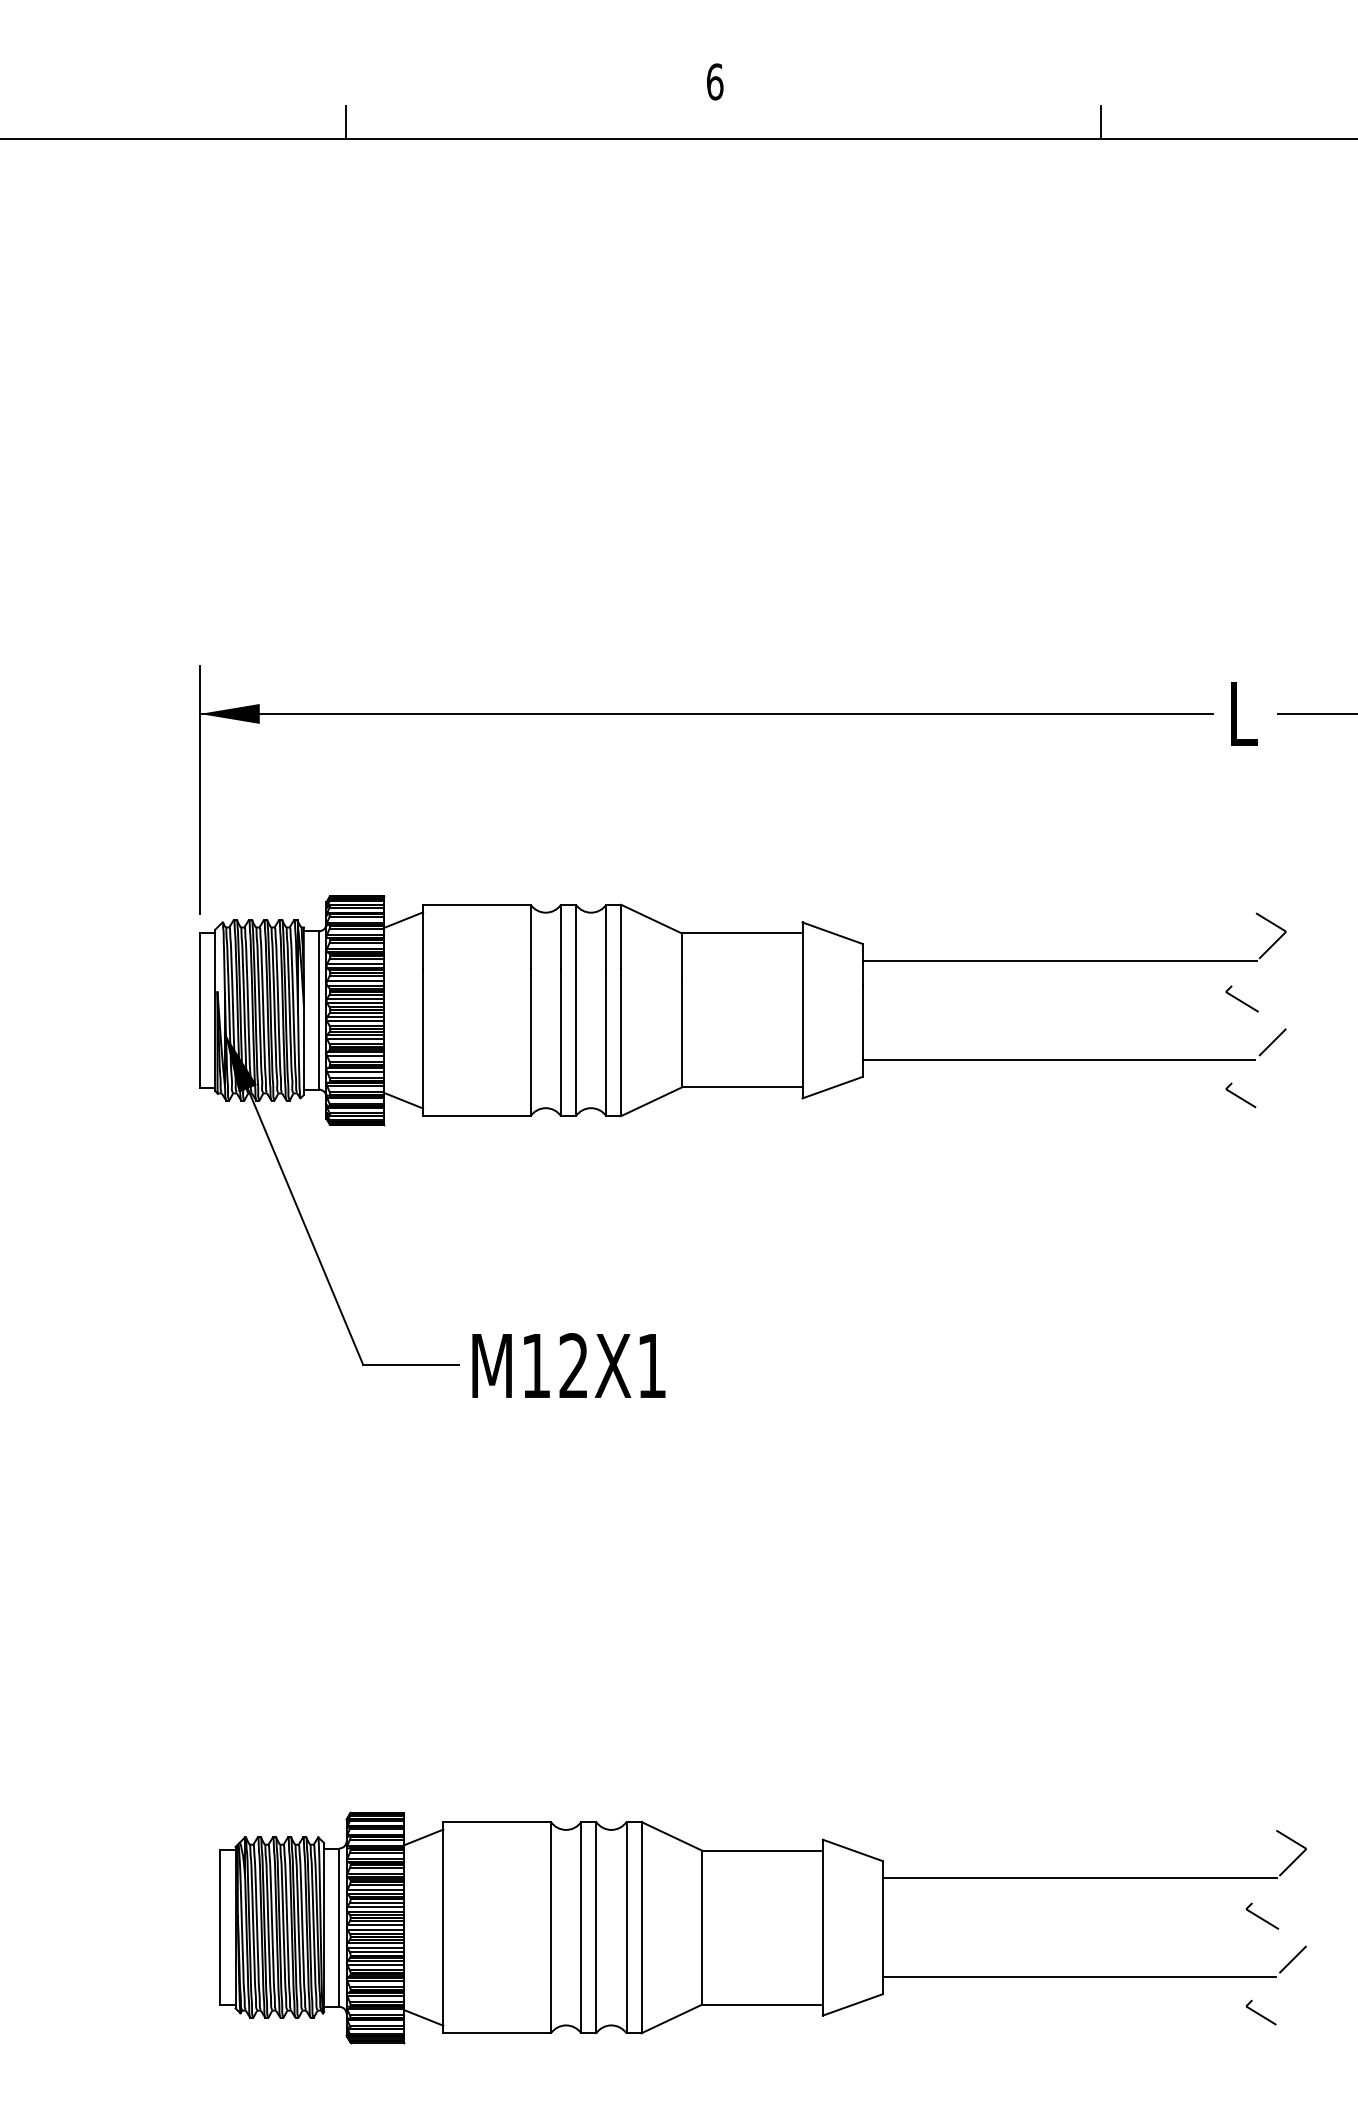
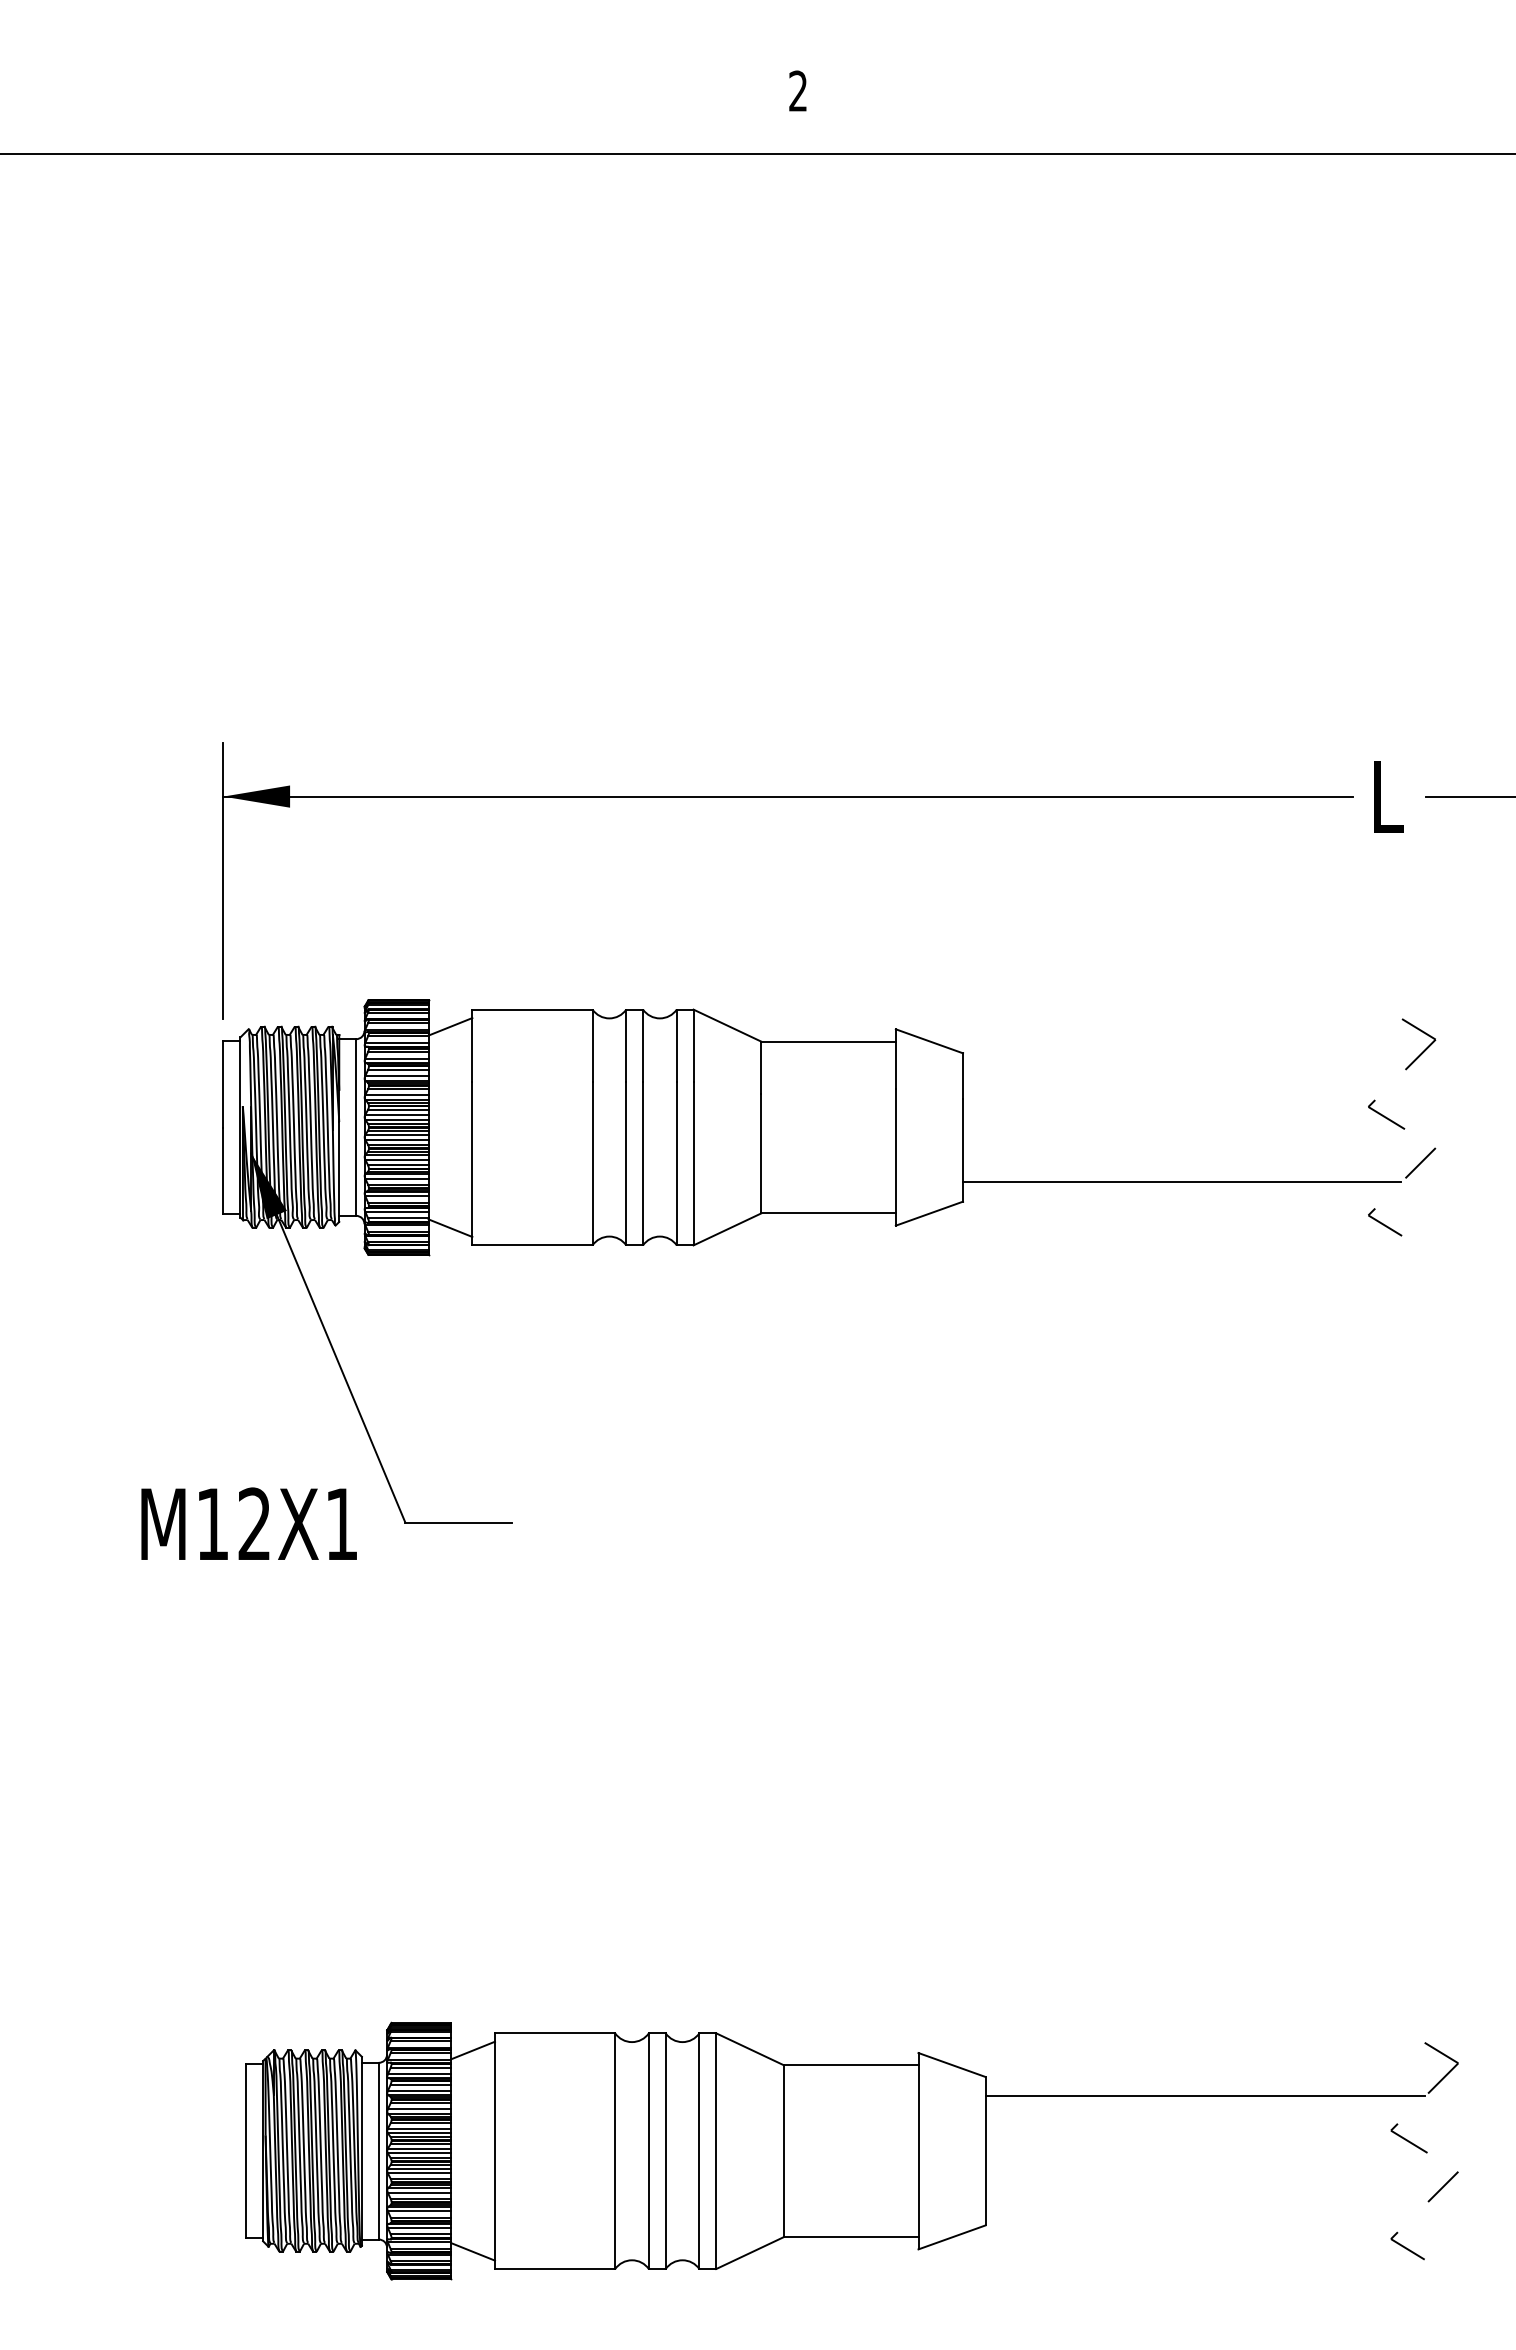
text: (715, 81) -> (798, 90), 6 -> 2
line: (346, 122) -> (386, 136), removed
line: (1100, 122) -> (1228, 136), removed
line: (1059, 961) -> (1182, 1072), removed
text: (568, 1365) -> (248, 1523), moved
line: (1079, 1977) -> (1204, 2206), removed

